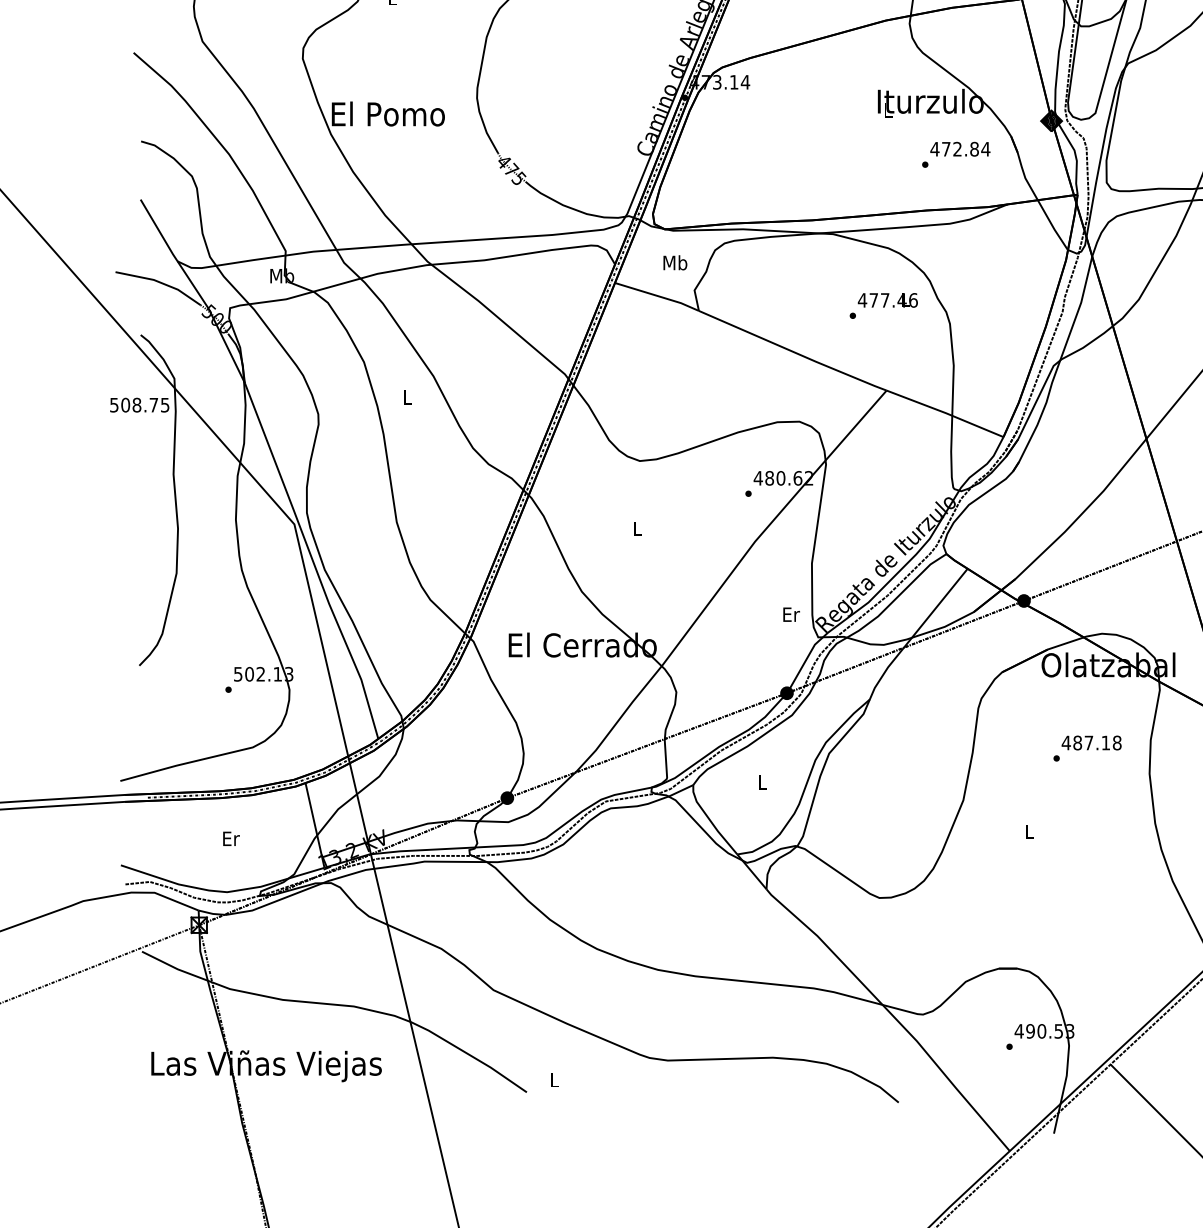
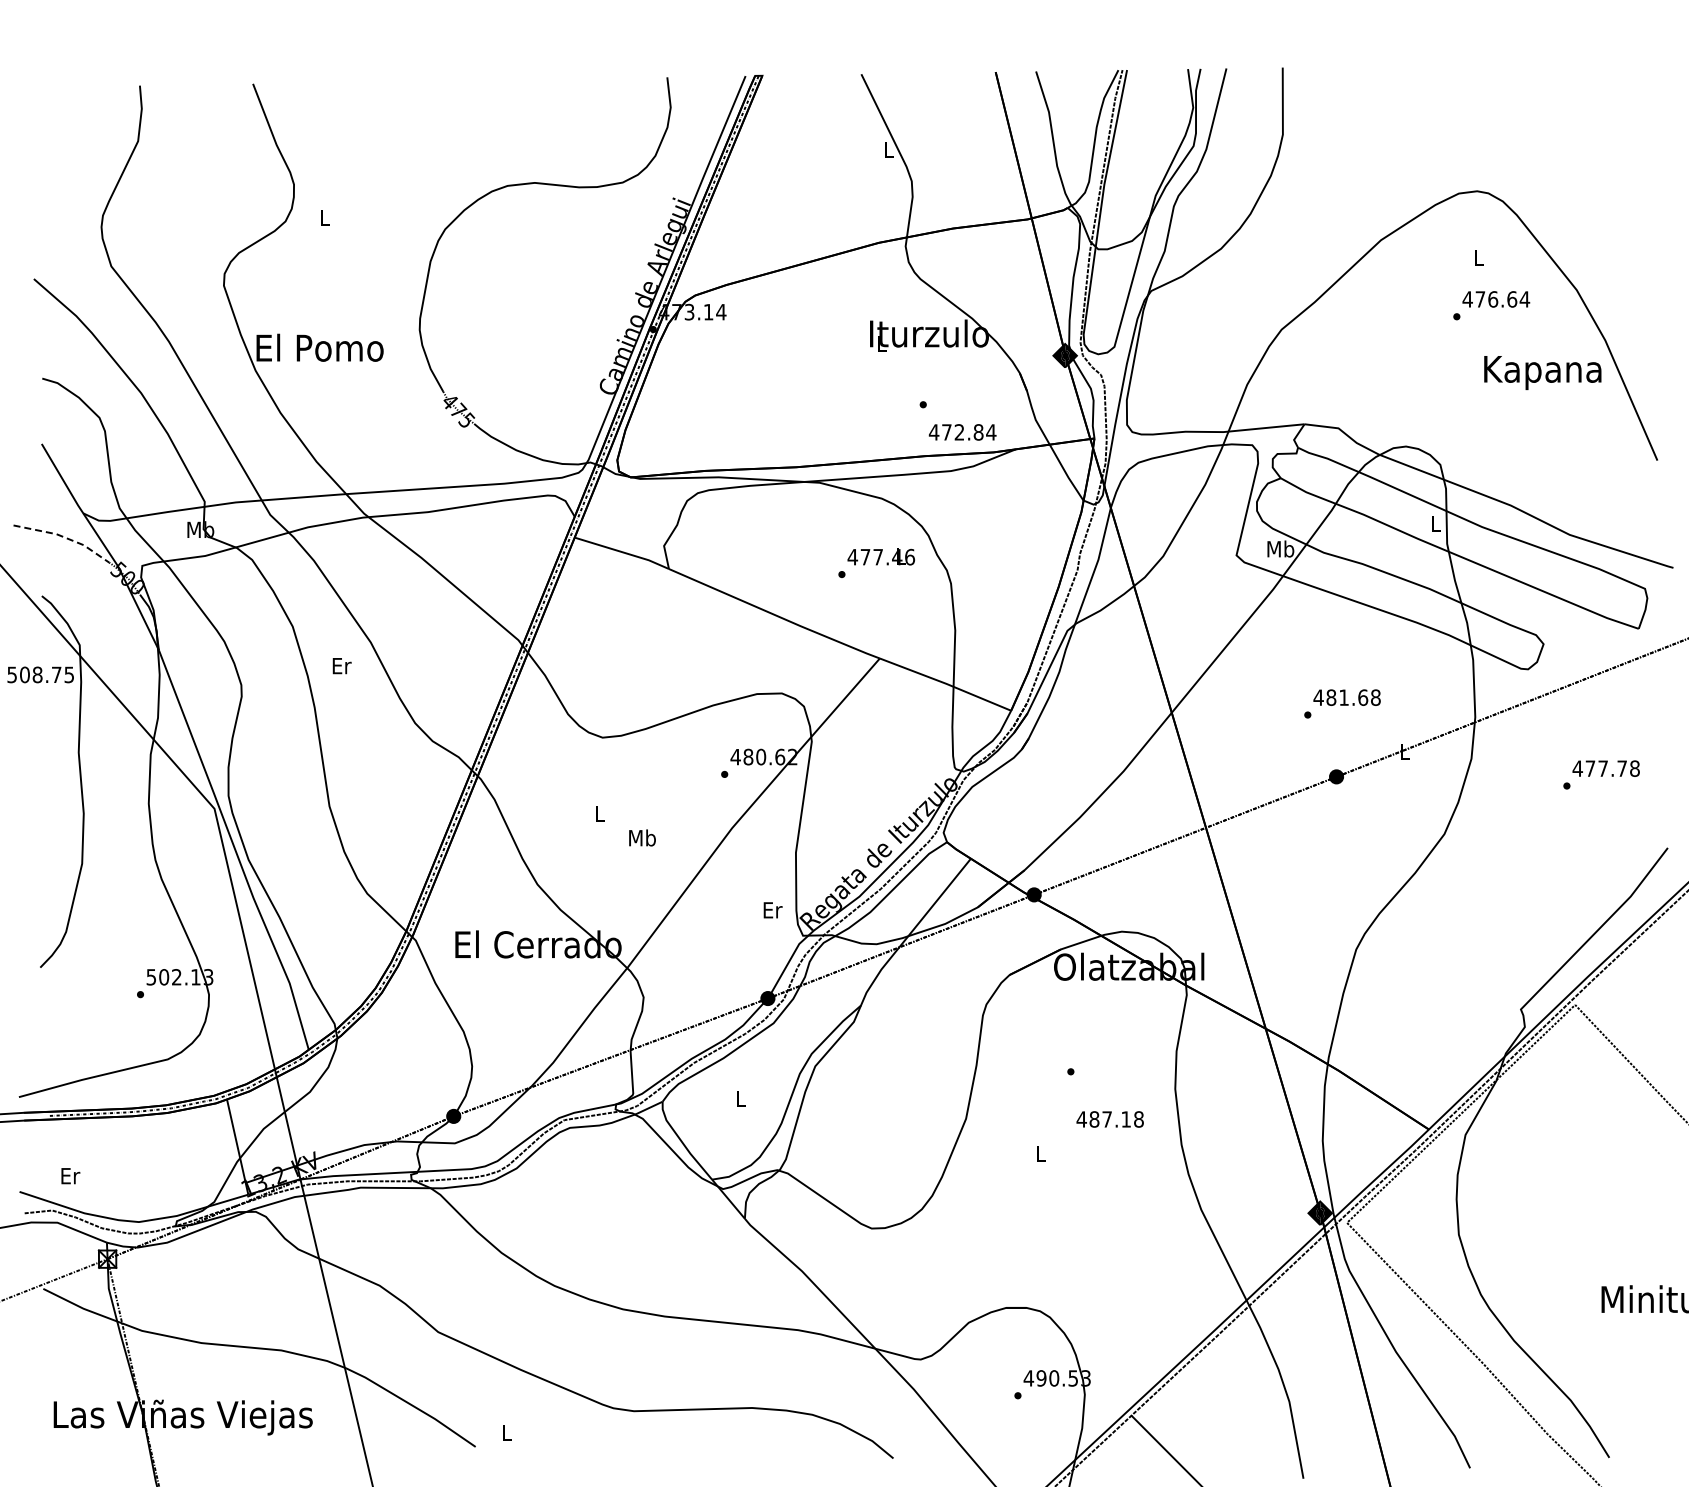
text: (960, 149) -> (962, 432), moved
text: (675, 262) -> (642, 837), moved
line: (160, 282) -> (64, 537), solid -> dashed
text: (407, 397) -> (341, 666), L -> Er
text: (1091, 743) -> (1109, 1119), moved
text: (231, 839) -> (70, 1176), moved

